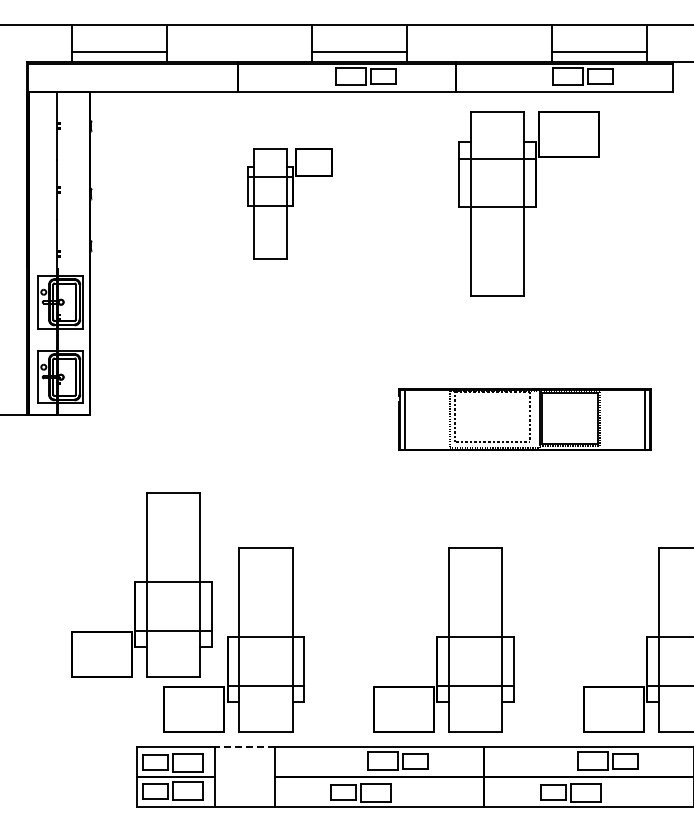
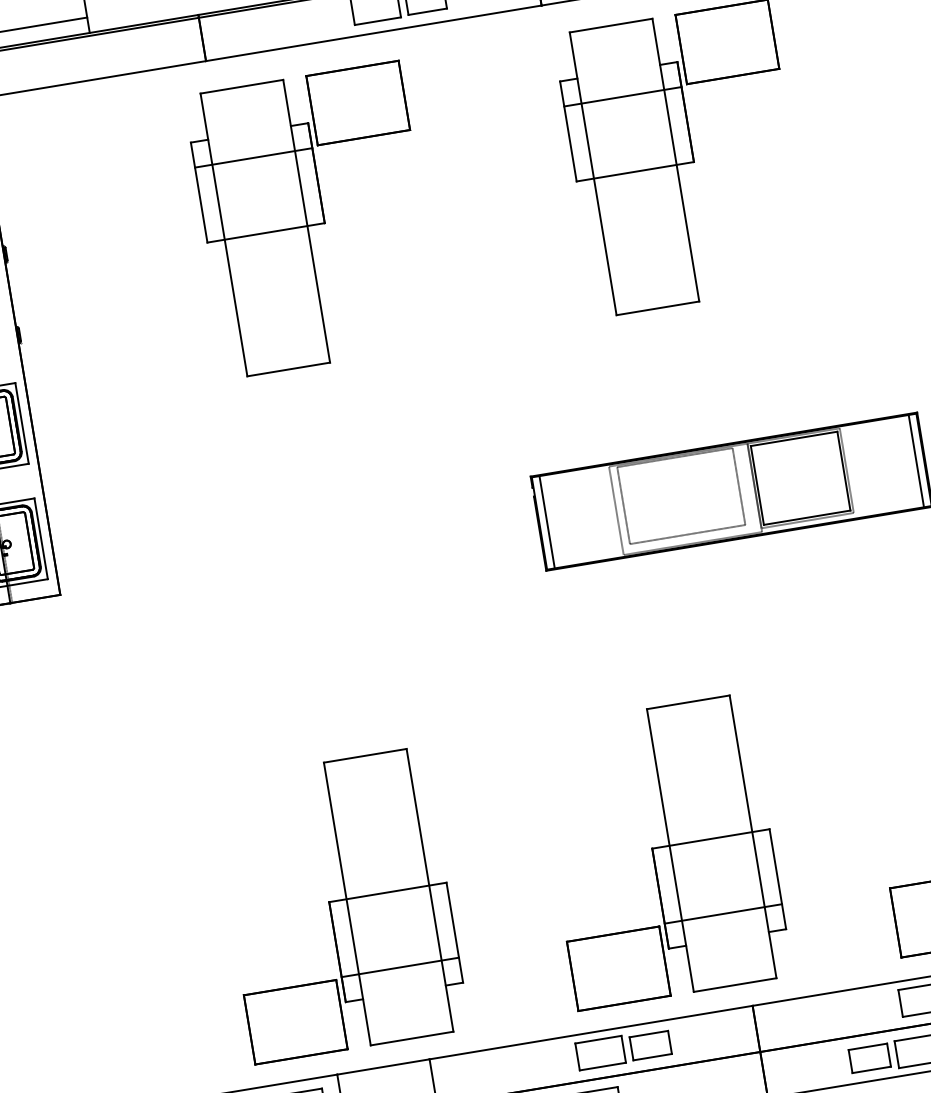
part: (289, 203) -> (314, 218), size x1.67
part: (141, 584) -> (183, 843), removed
line: (244, 747) -> (383, 1067), dashed -> solid

